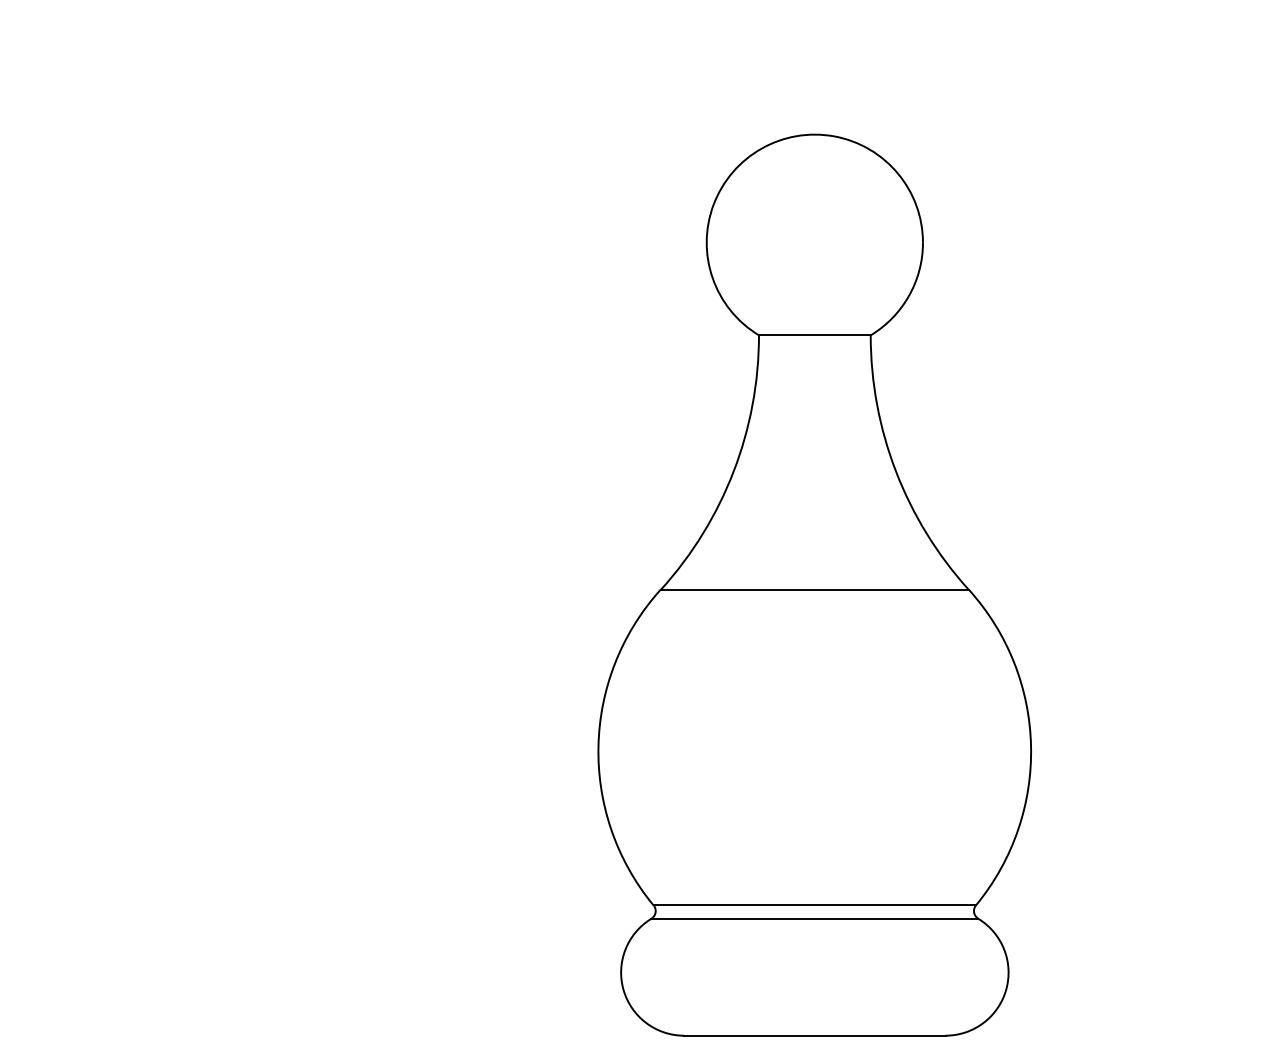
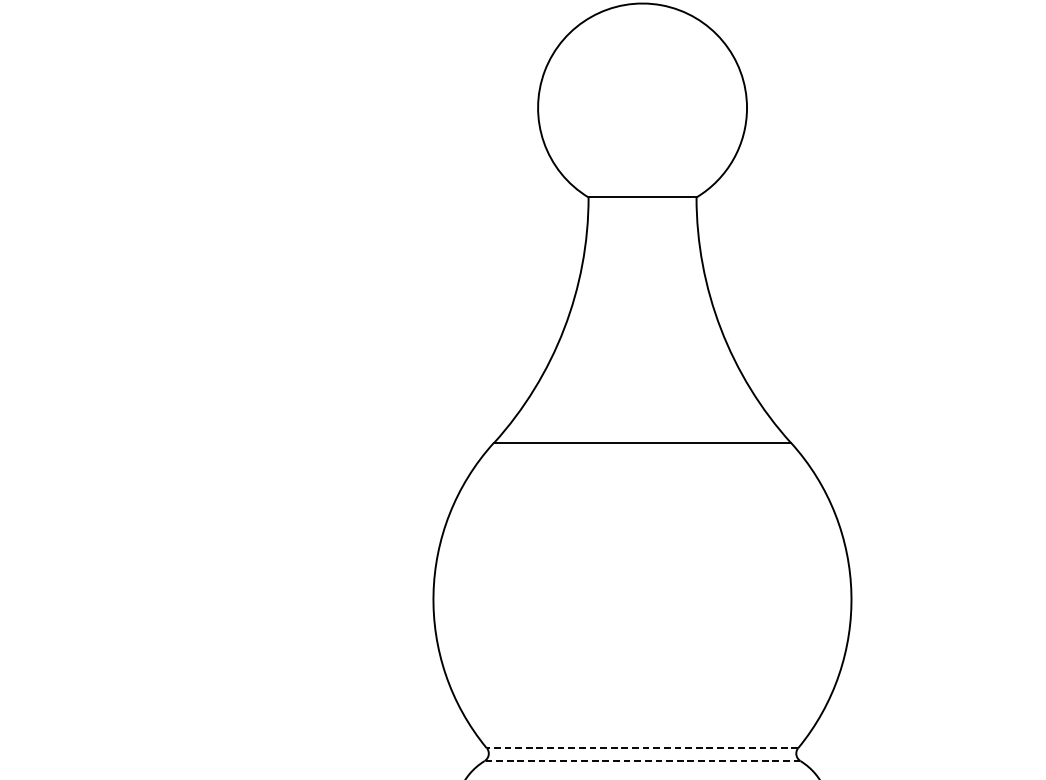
line: (814, 905) -> (642, 748), solid -> dashed
line: (814, 918) -> (642, 760), solid -> dashed

